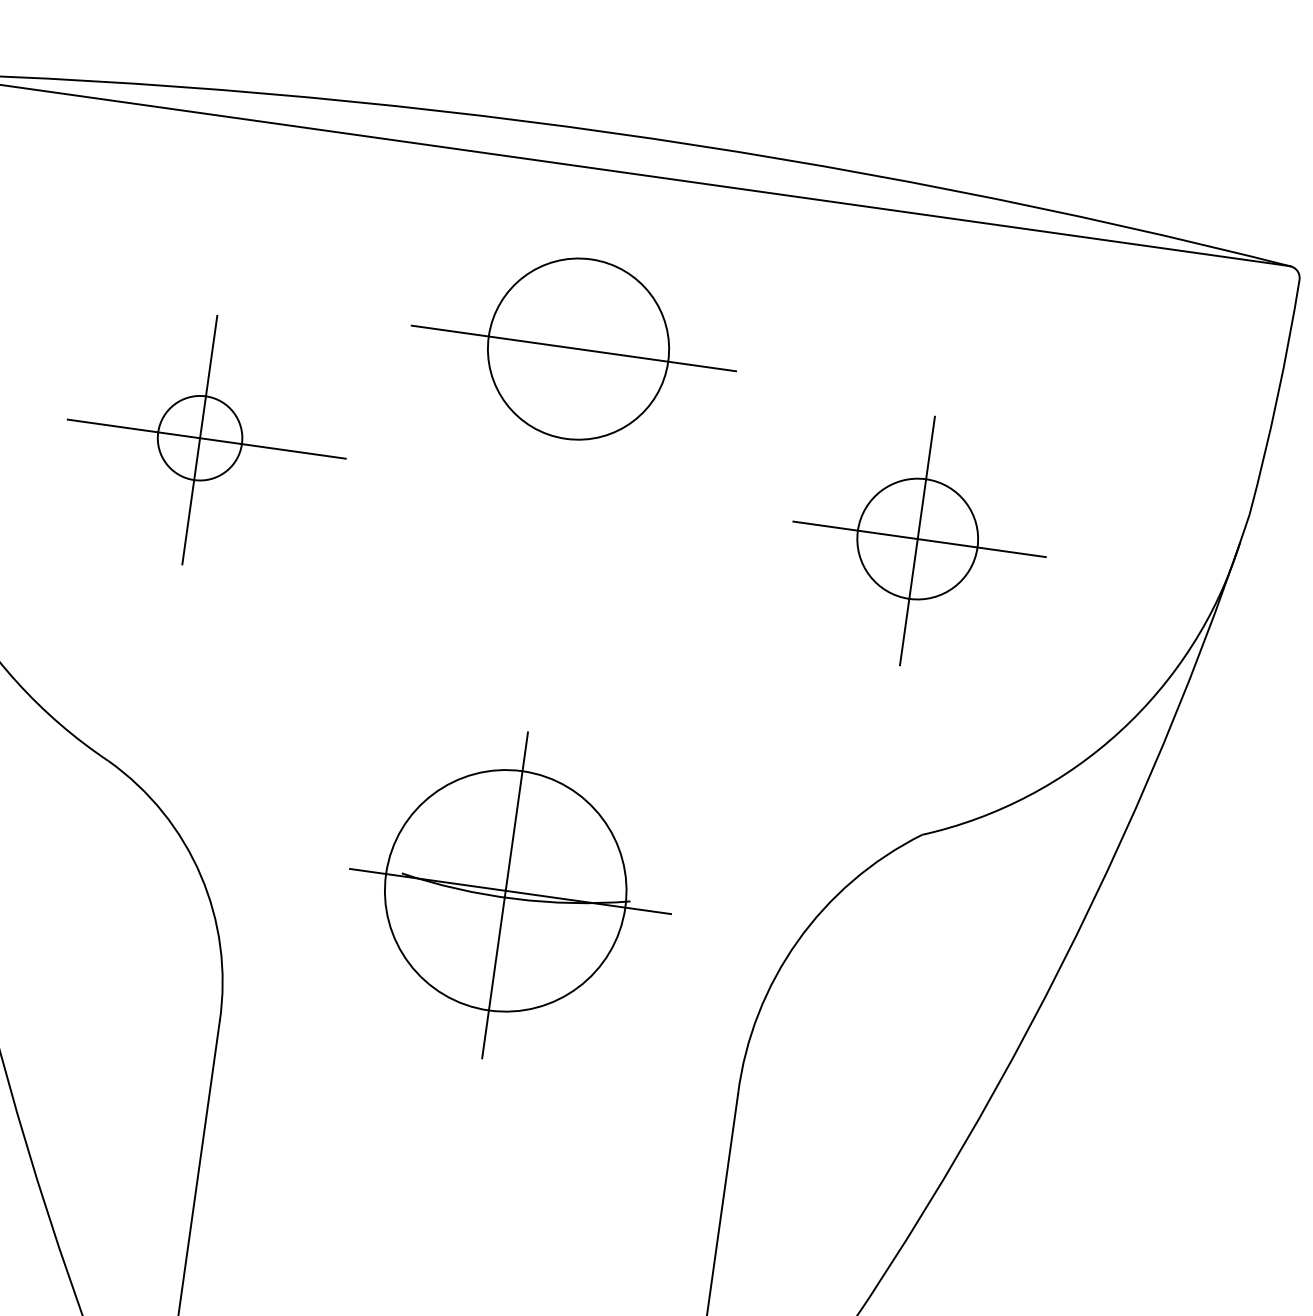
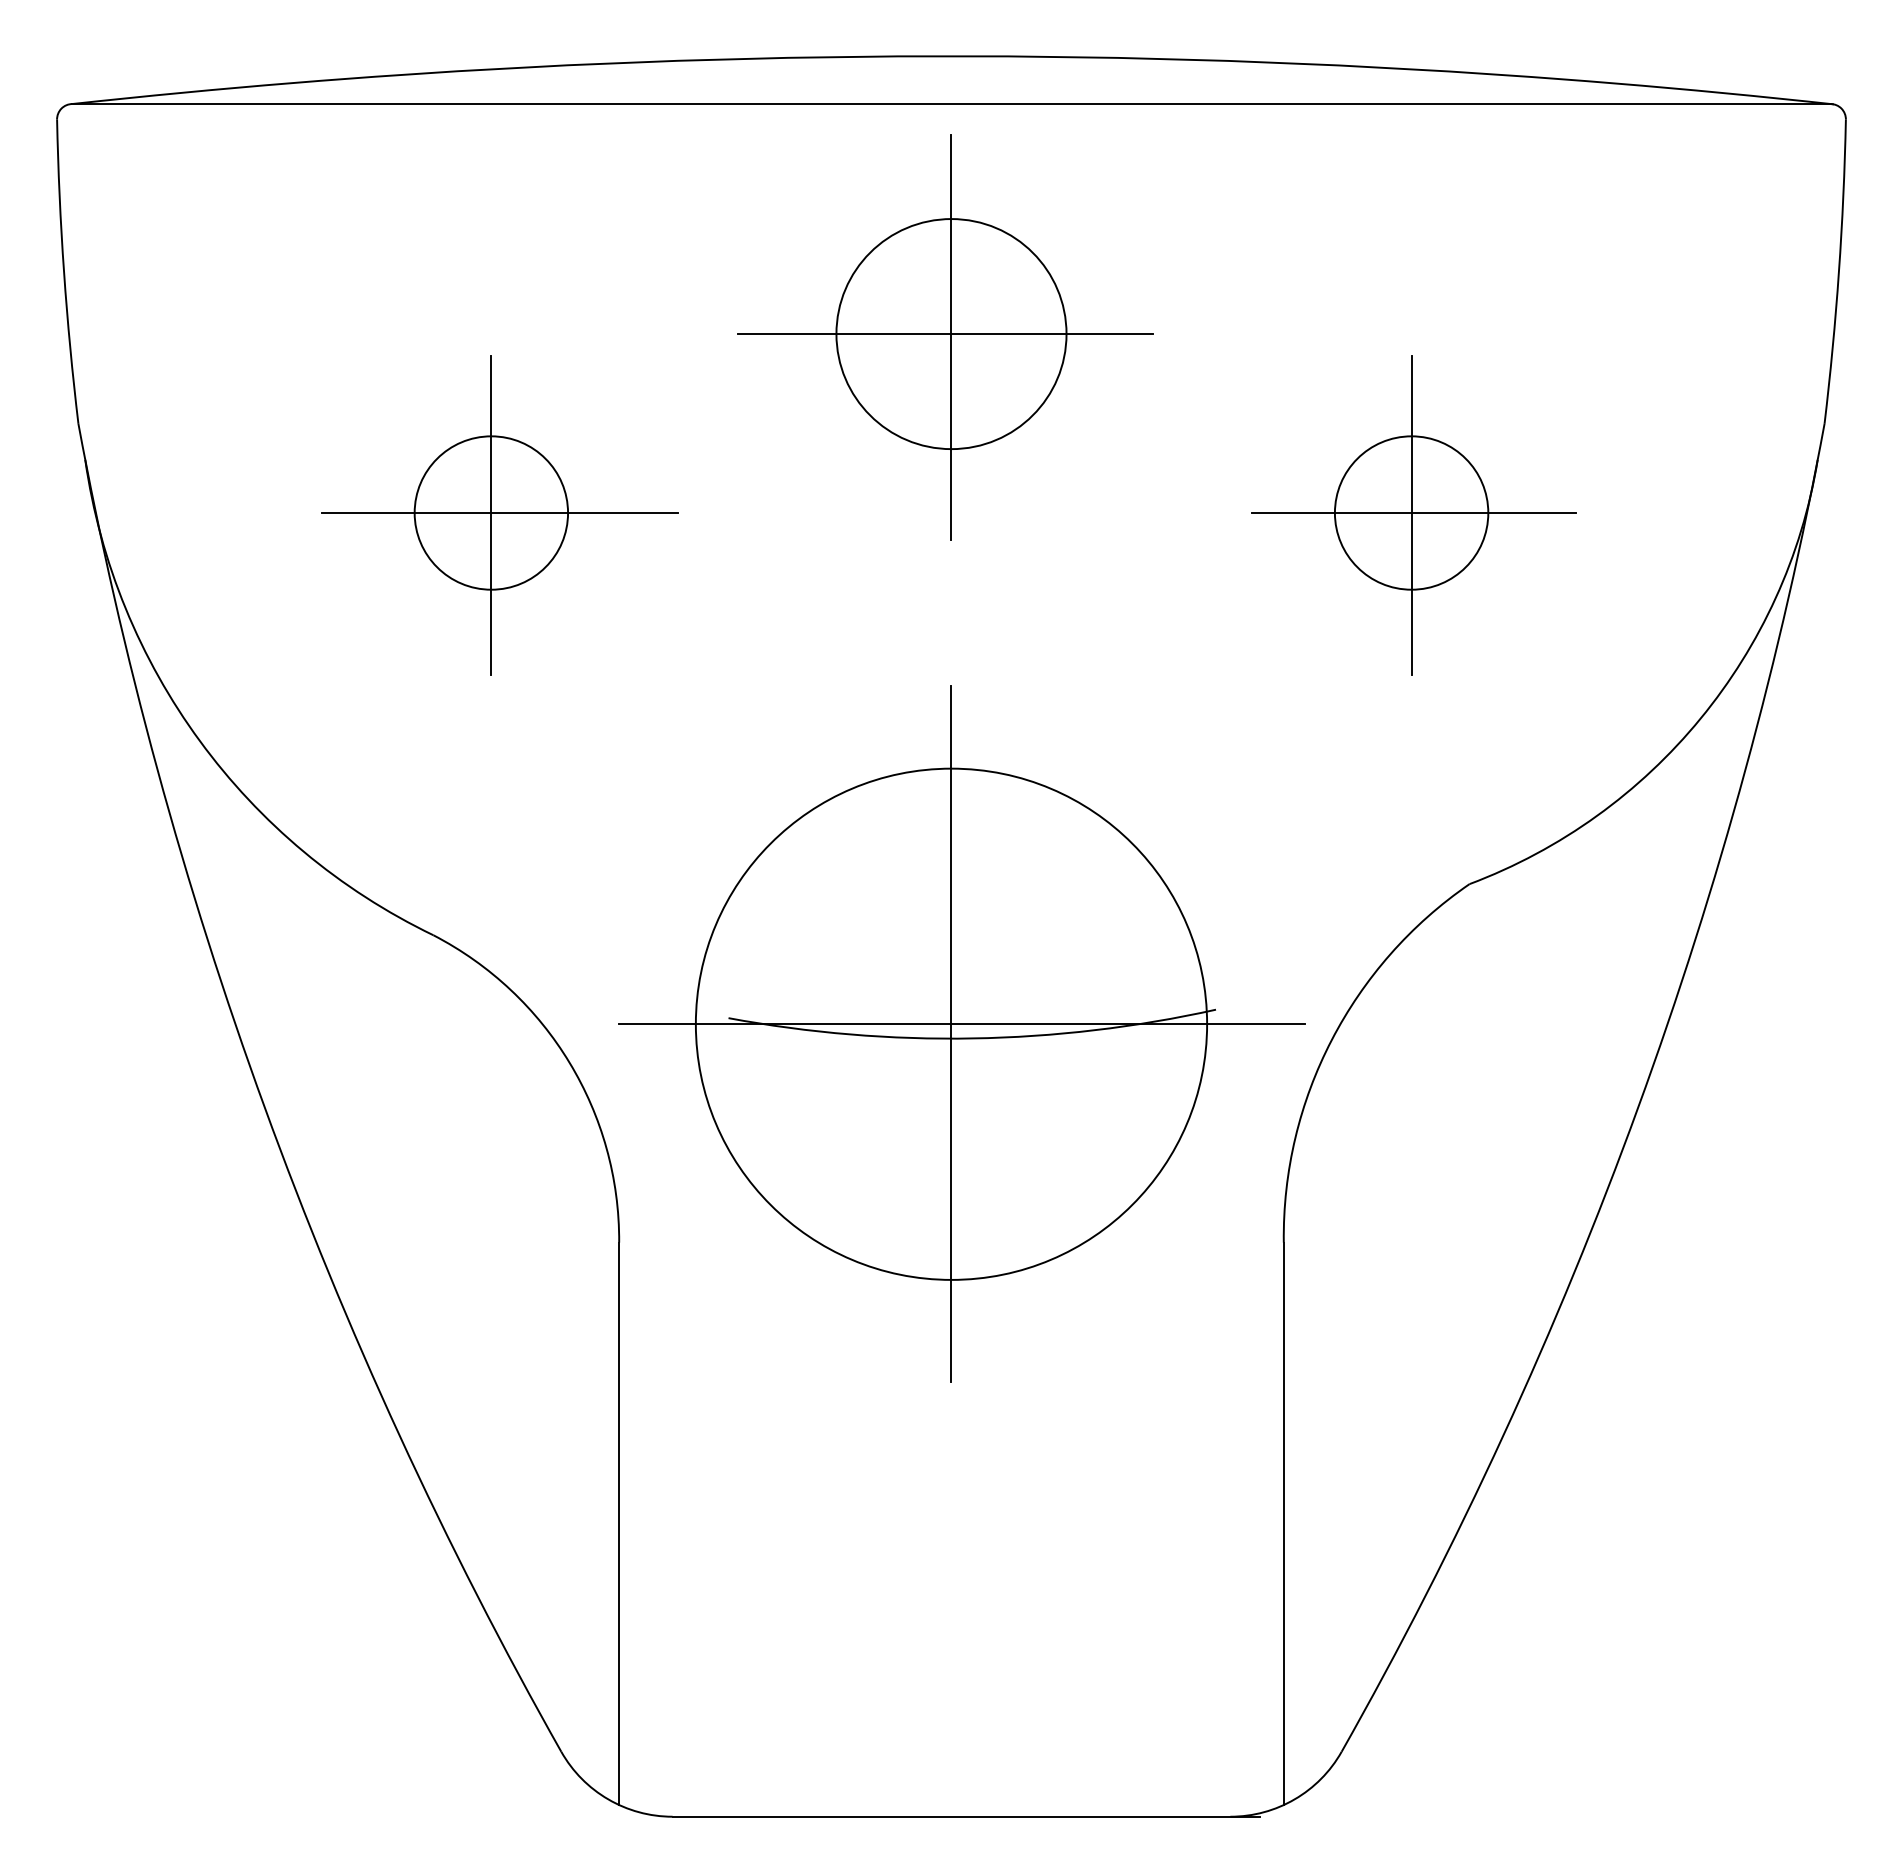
line: (578, 350) -> (951, 336), added
circle: (200, 437) -> (491, 512), size x1.43
part: (509, 895) -> (961, 1033), size x1.67

